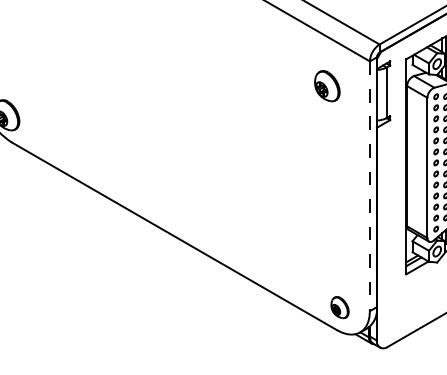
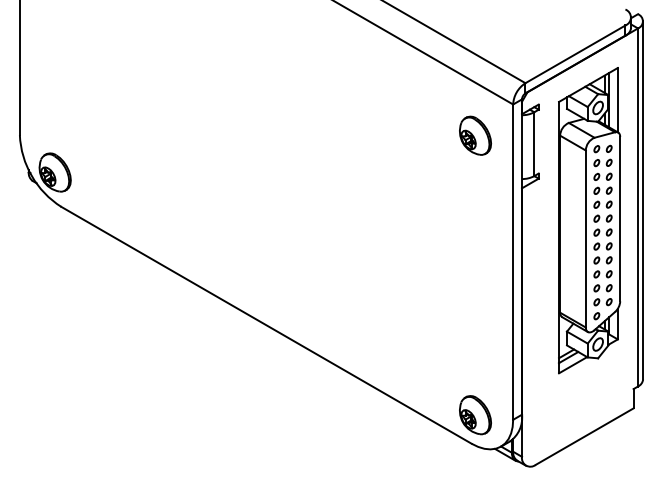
part: (327, 85) -> (475, 135), moved
line: (370, 186) -> (513, 262), dashed -> solid
part: (340, 307) -> (475, 415), size x1.43

